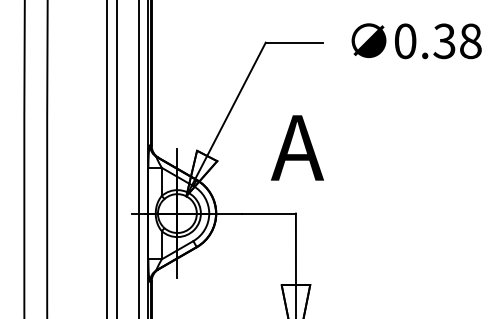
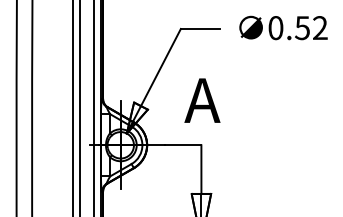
text: (457, 41) -> (311, 28), 0.38 -> 0.52

